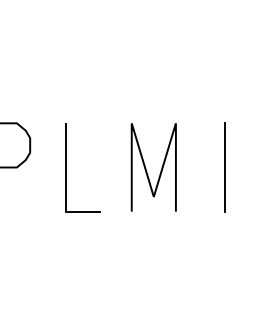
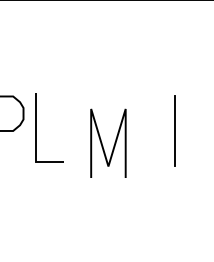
line: (66, 167) -> (37, 127), moved
line: (146, 168) -> (102, 144), moved

